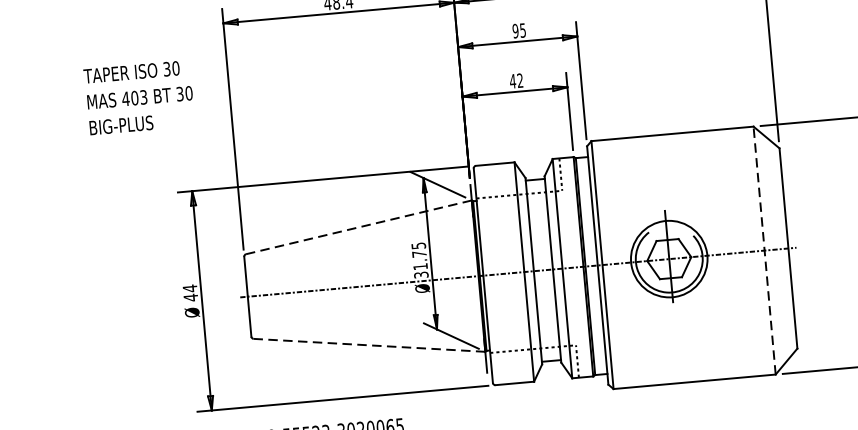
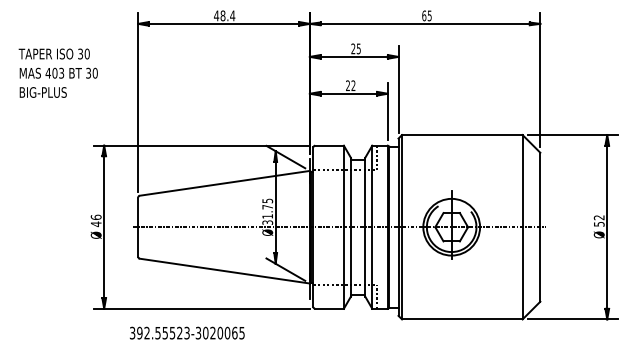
text: (515, 30) -> (353, 48), 95 -> 25
text: (512, 81) -> (347, 85), 42 -> 22
text: (138, 96) -> (57, 72), moved
line: (358, 227) -> (224, 183), dashed -> solid
line: (764, 249) -> (522, 226), dashed -> solid
text: (189, 288) -> (95, 217), 44 -> 46
line: (369, 345) -> (224, 271), dashed -> solid

